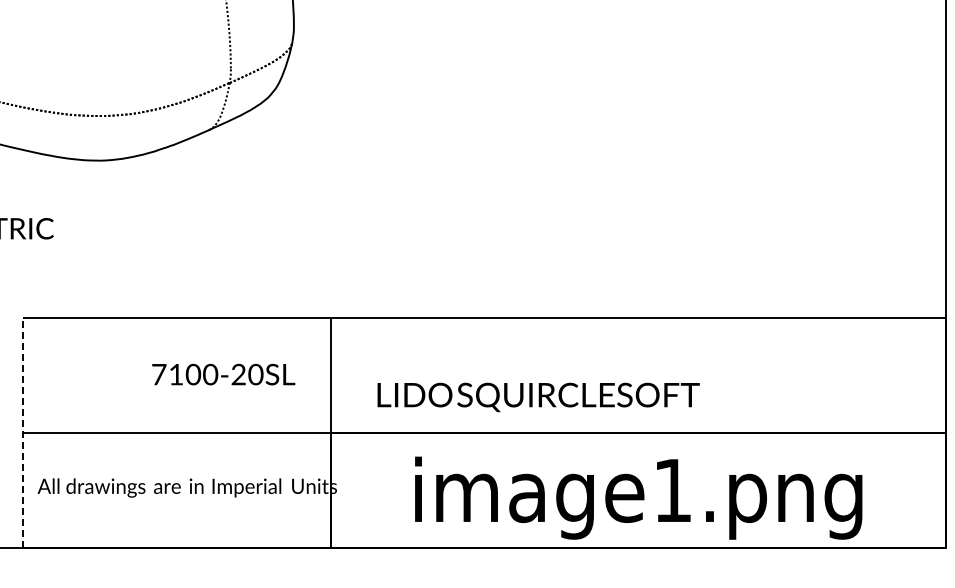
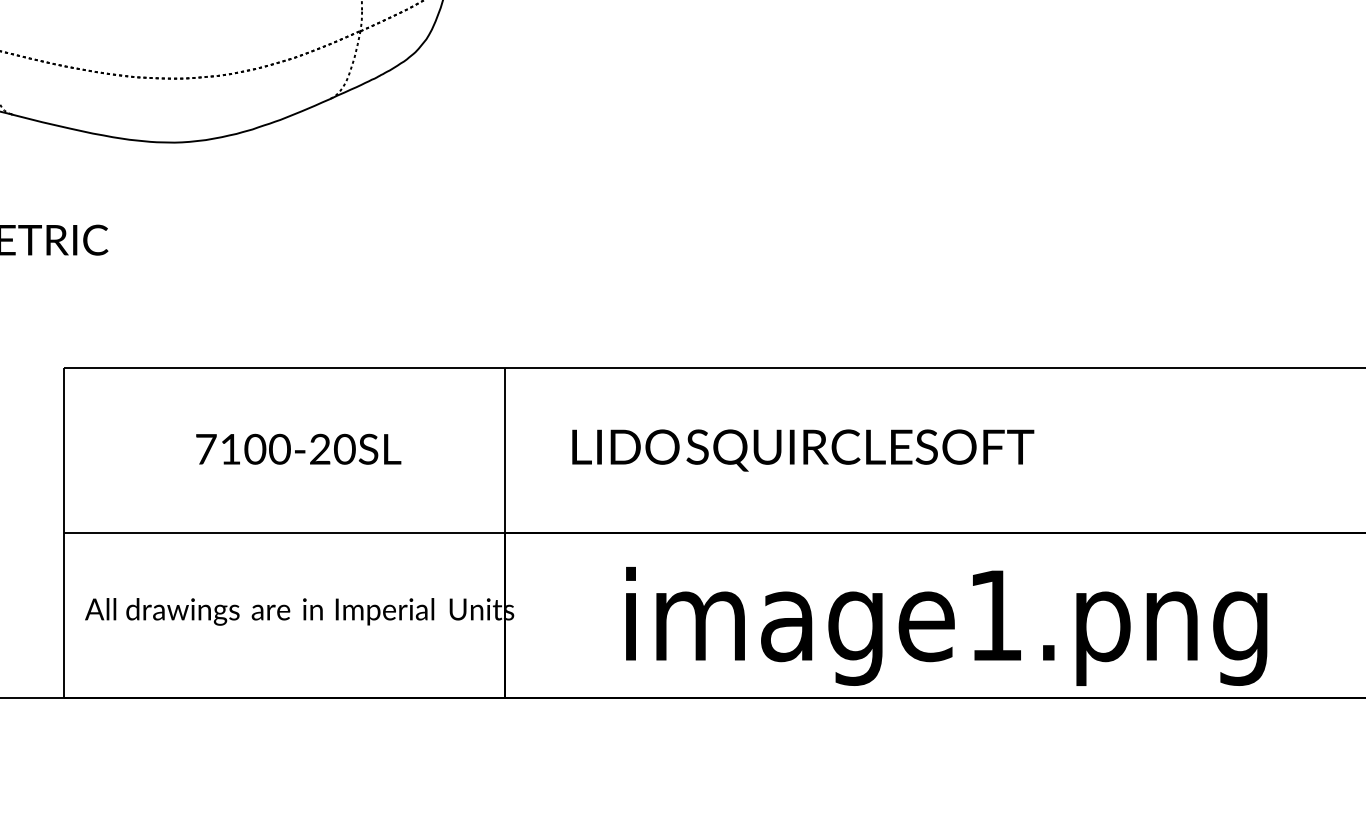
text: (223, 374) -> (298, 449), moved
text: (538, 397) -> (802, 450), moved
line: (22, 432) -> (63, 532), dashed -> solid

